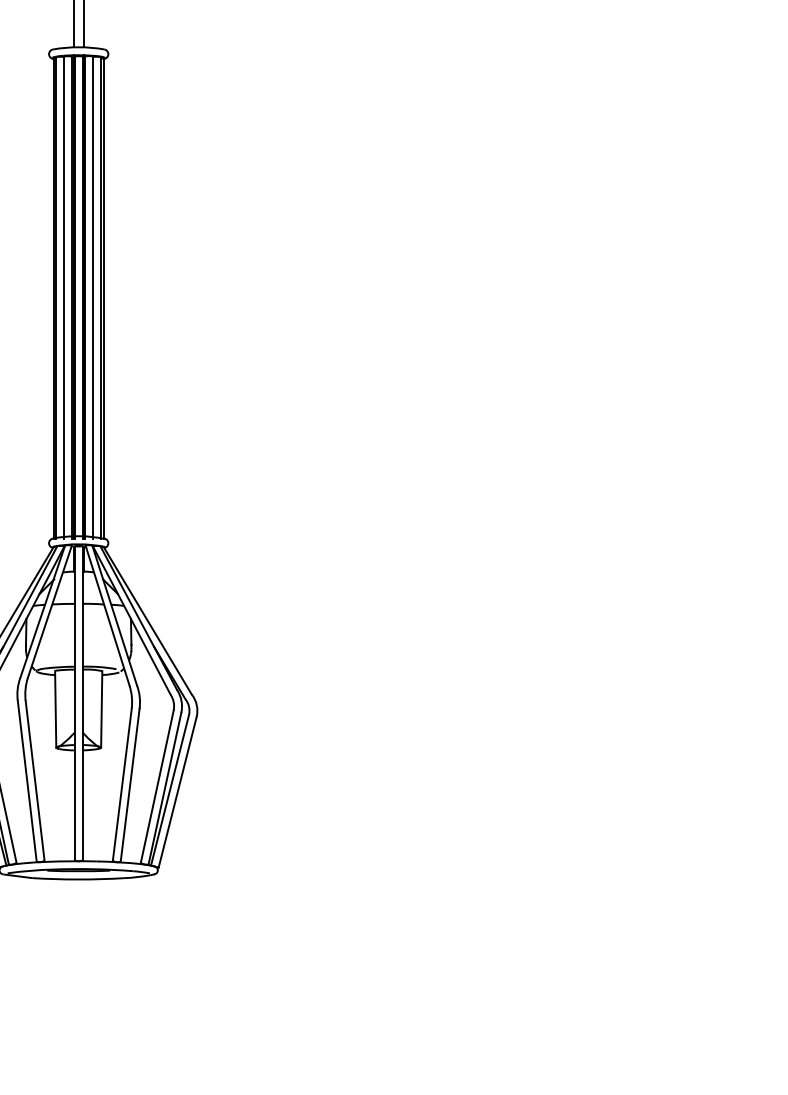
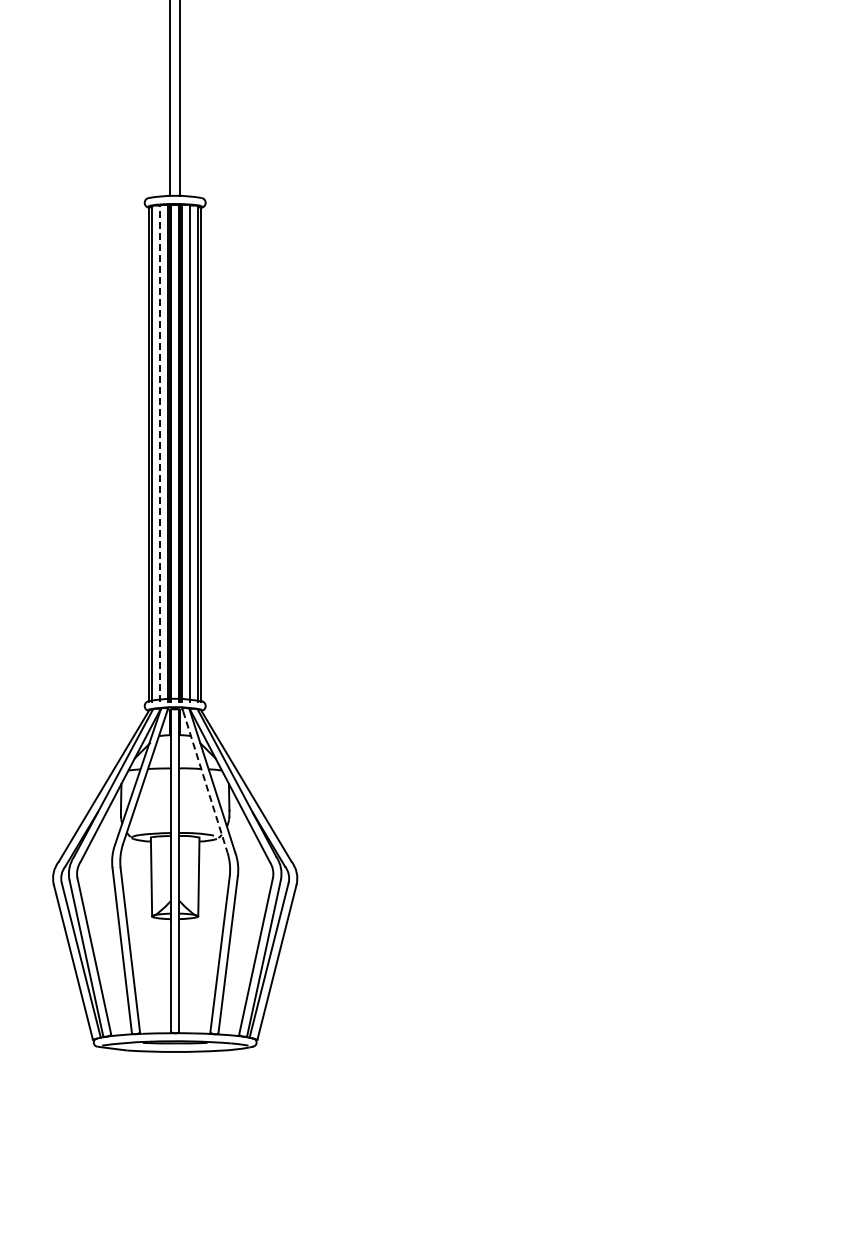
line: (64, 297) -> (160, 453), solid -> dashed
line: (108, 617) -> (205, 782), solid -> dashed

